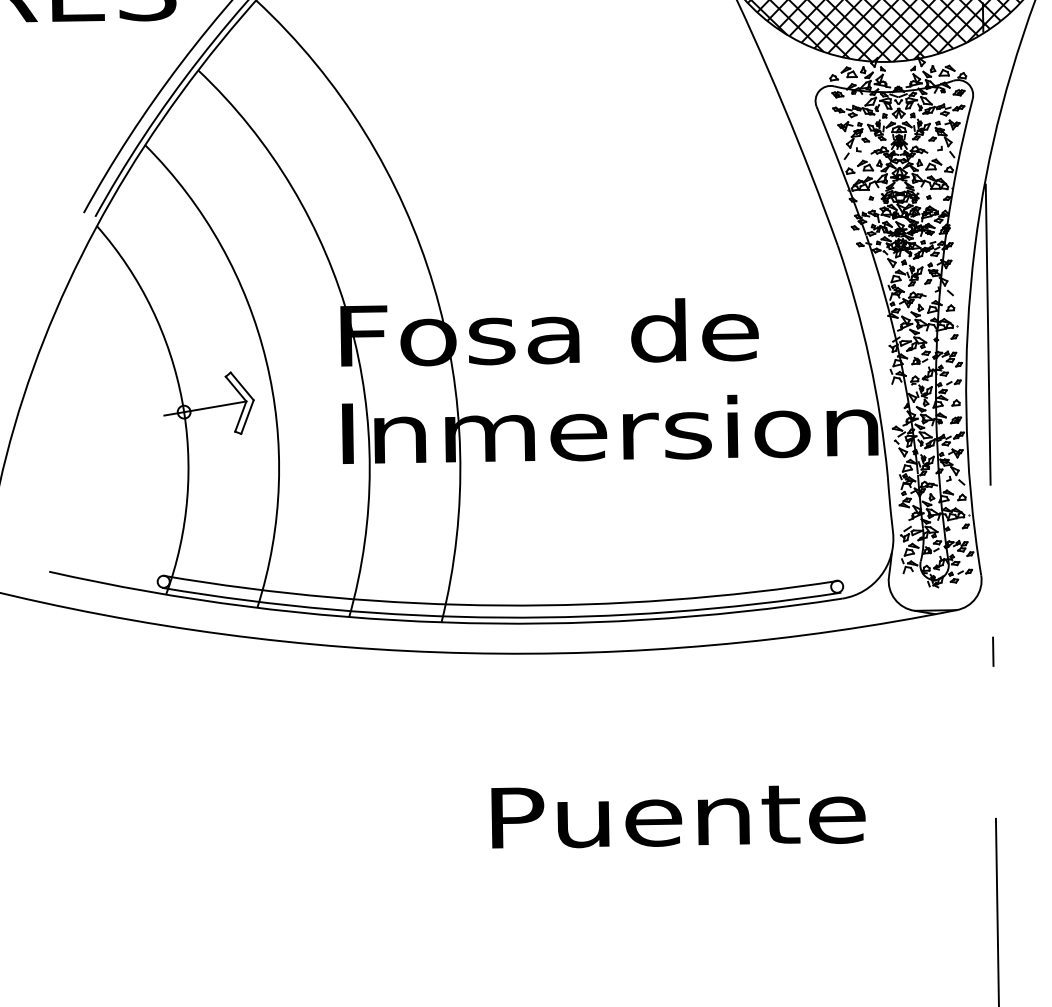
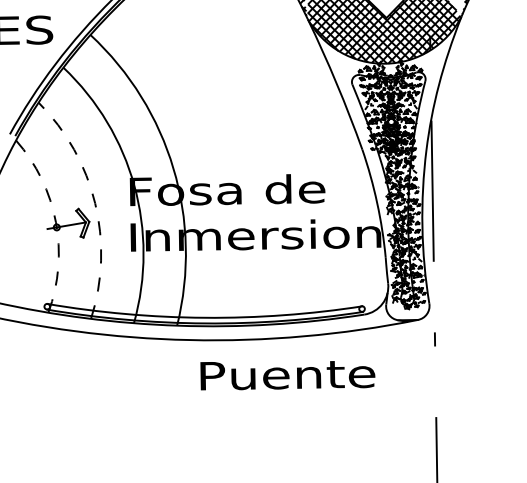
arc: (266, 360) -> (95, 203), solid -> dashed
arc: (181, 401) -> (55, 222), solid -> dashed
text: (677, 816) -> (287, 375), moved

